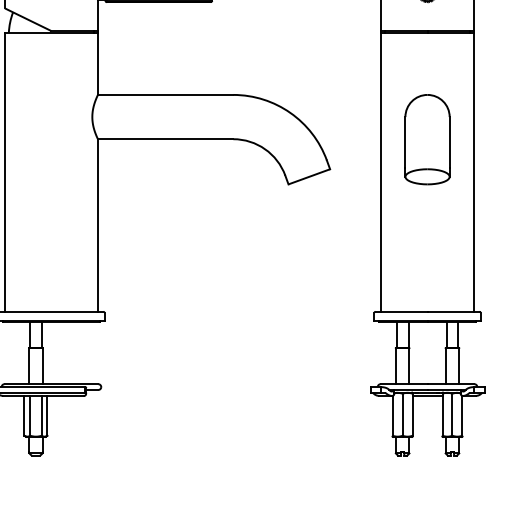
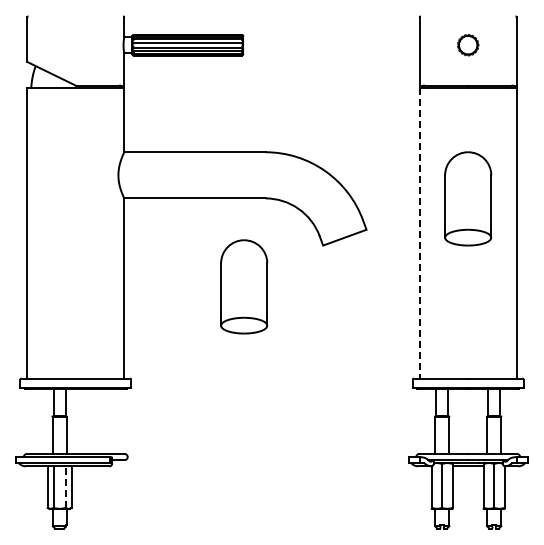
line: (380, 172) -> (419, 233), solid -> dashed
part: (213, 223) -> (244, 286), added
line: (41, 416) -> (65, 487), solid -> dashed

